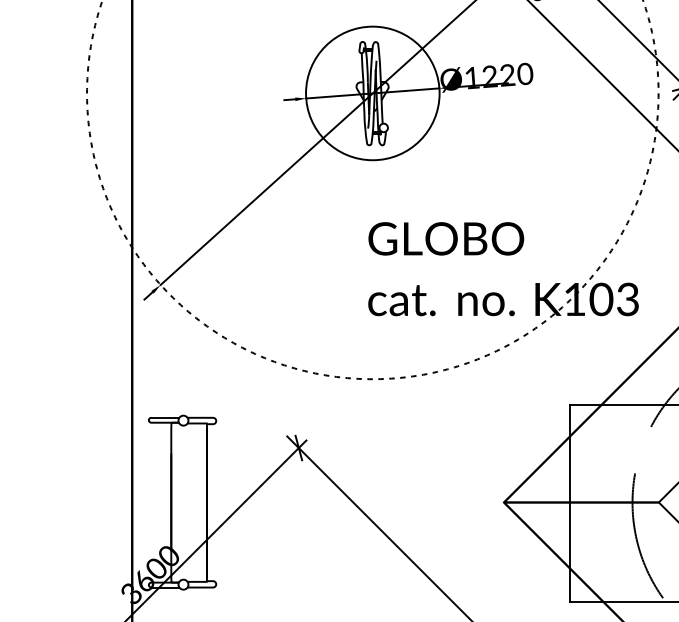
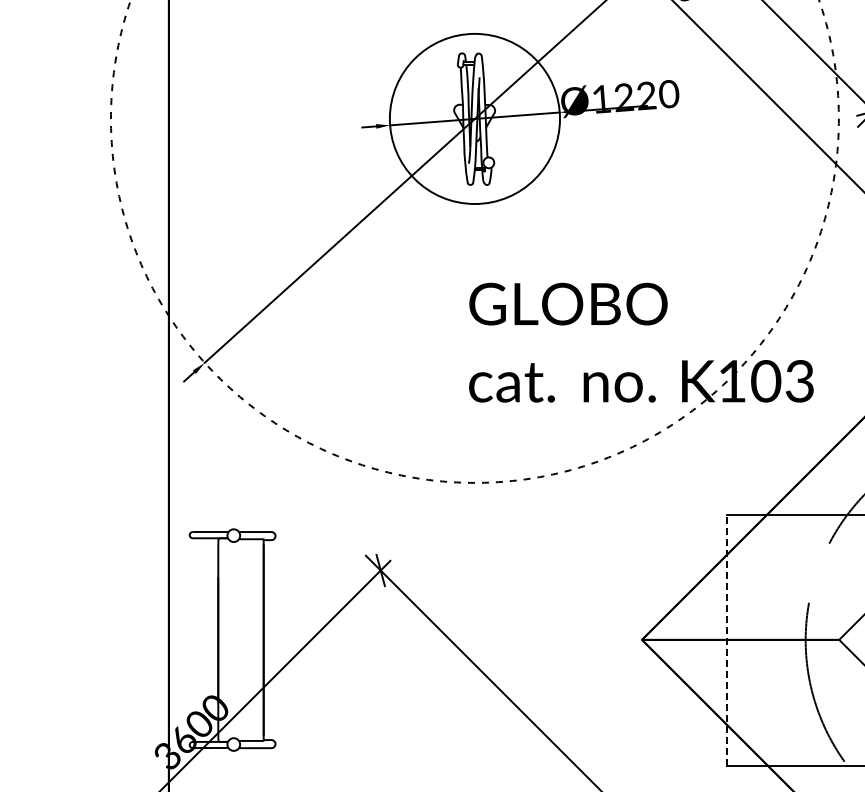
line: (570, 502) -> (726, 640), solid -> dashed

